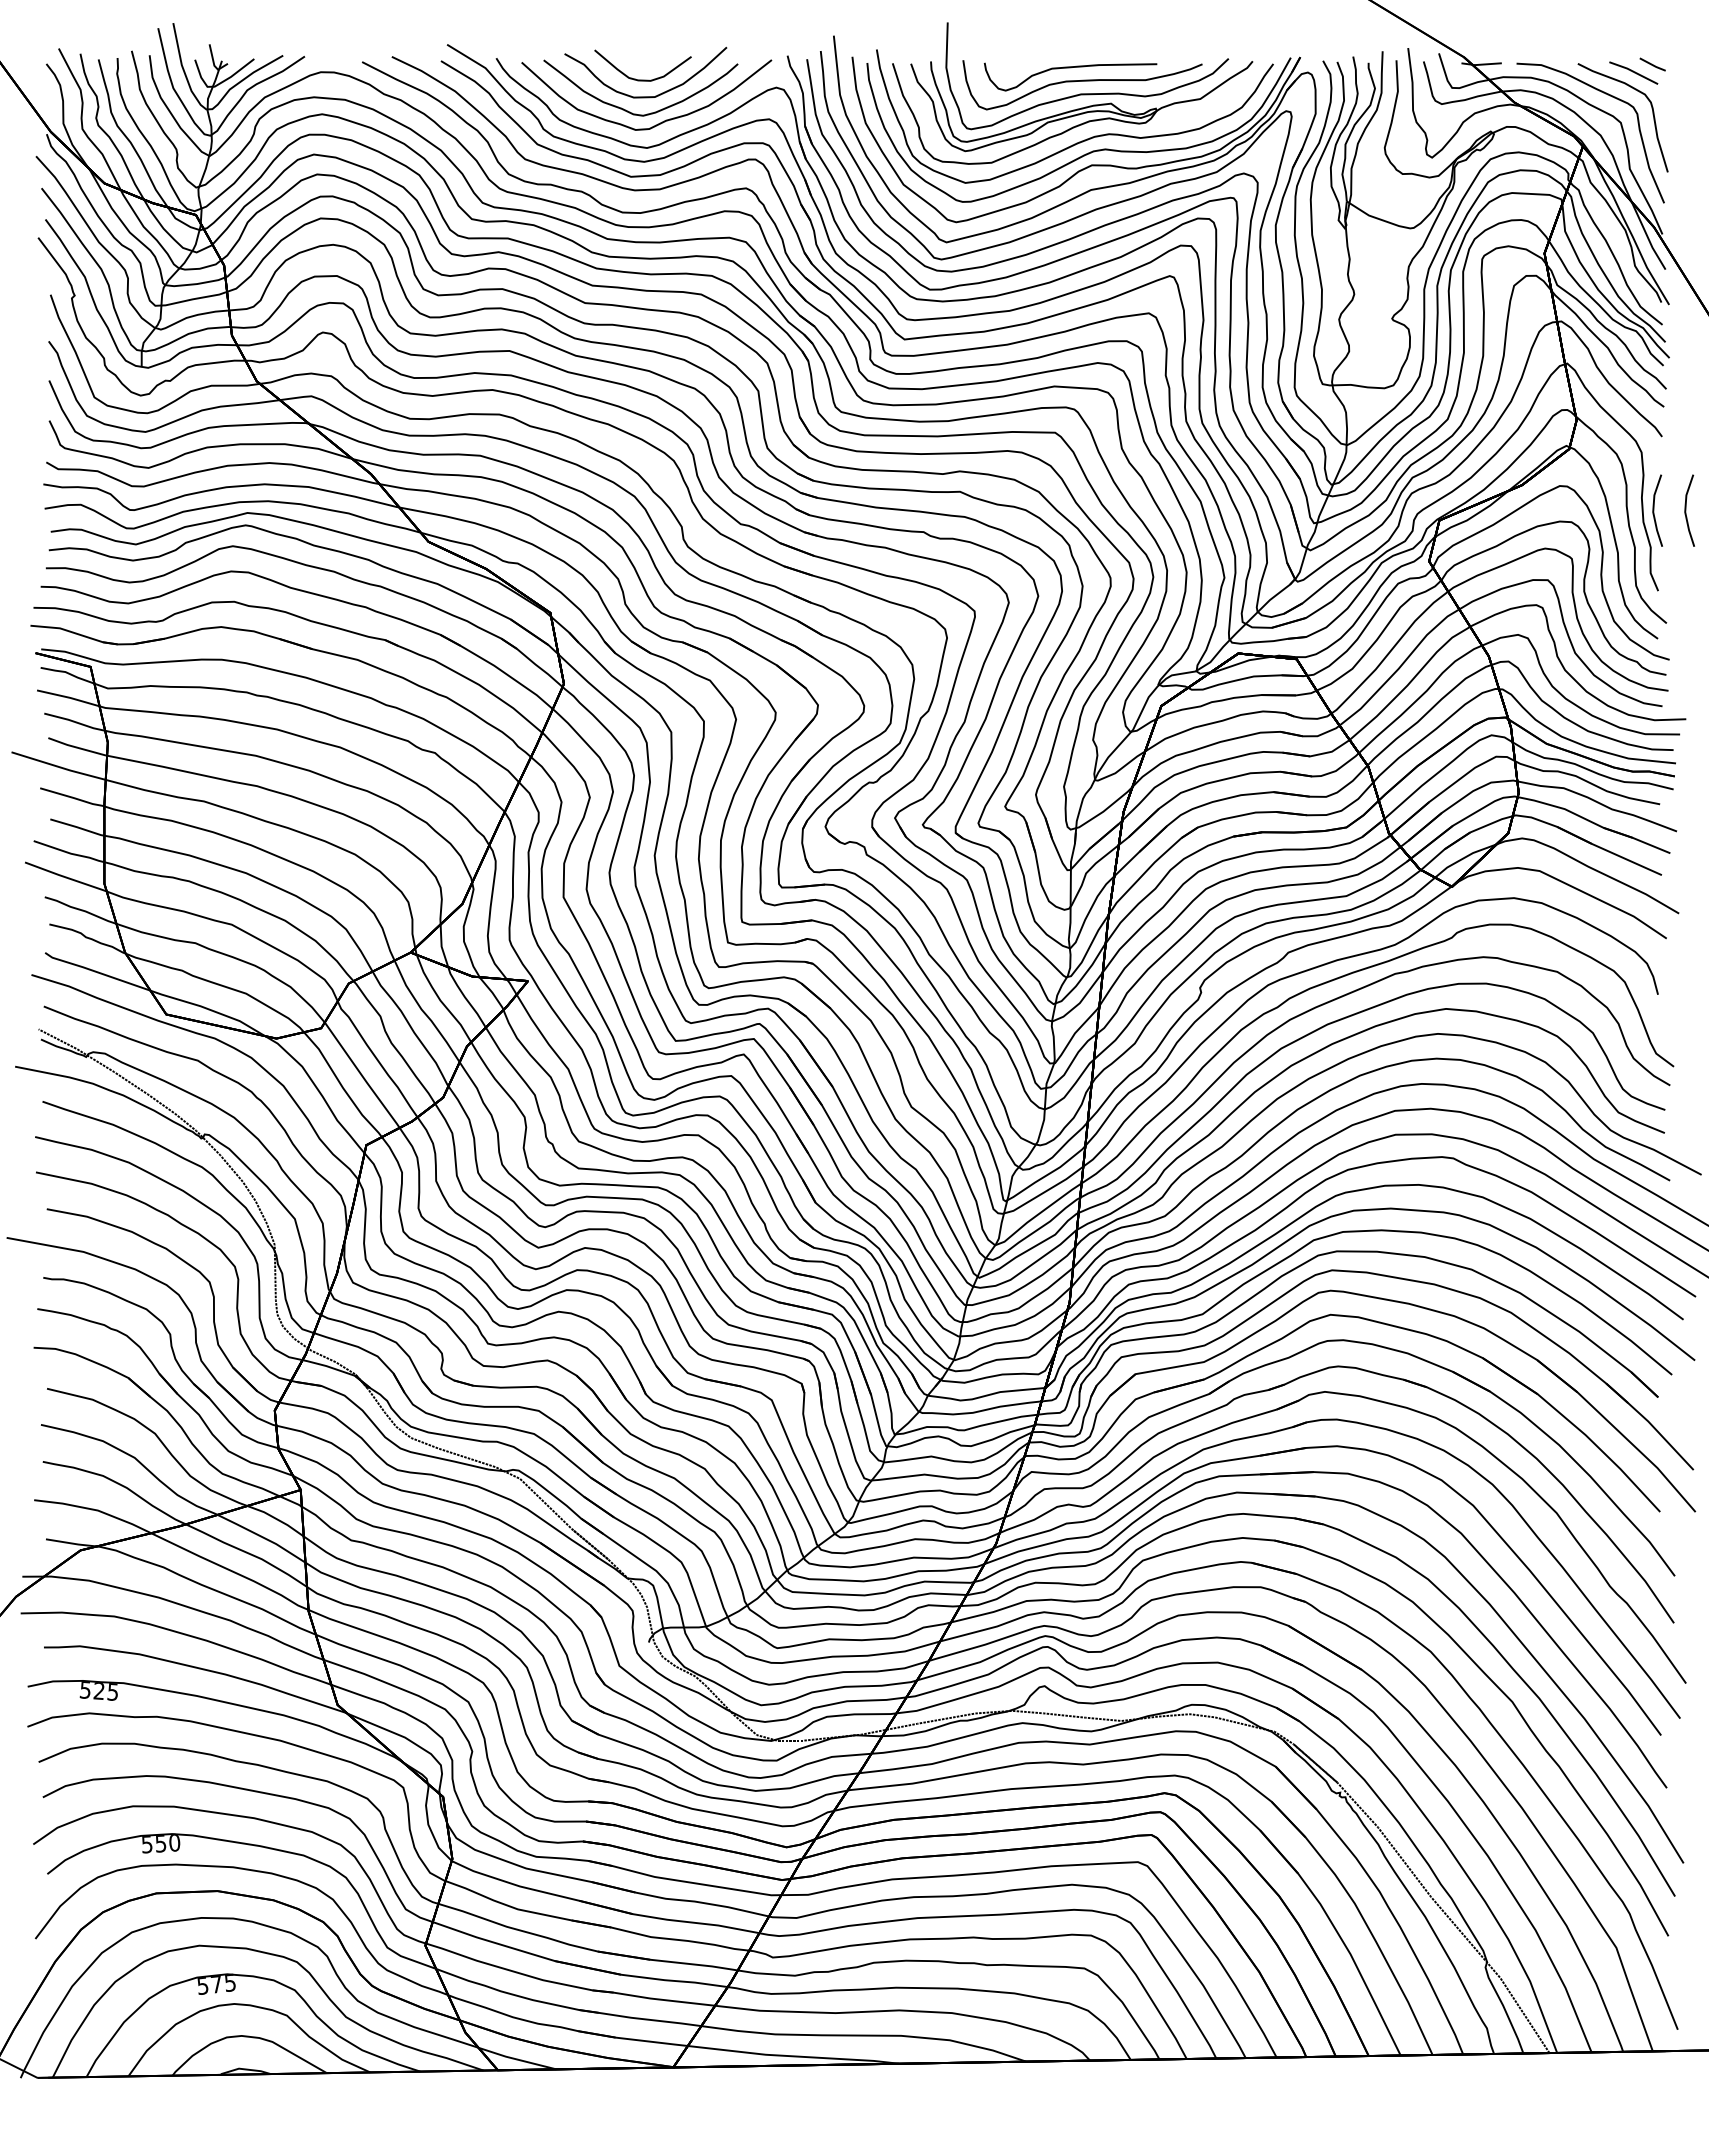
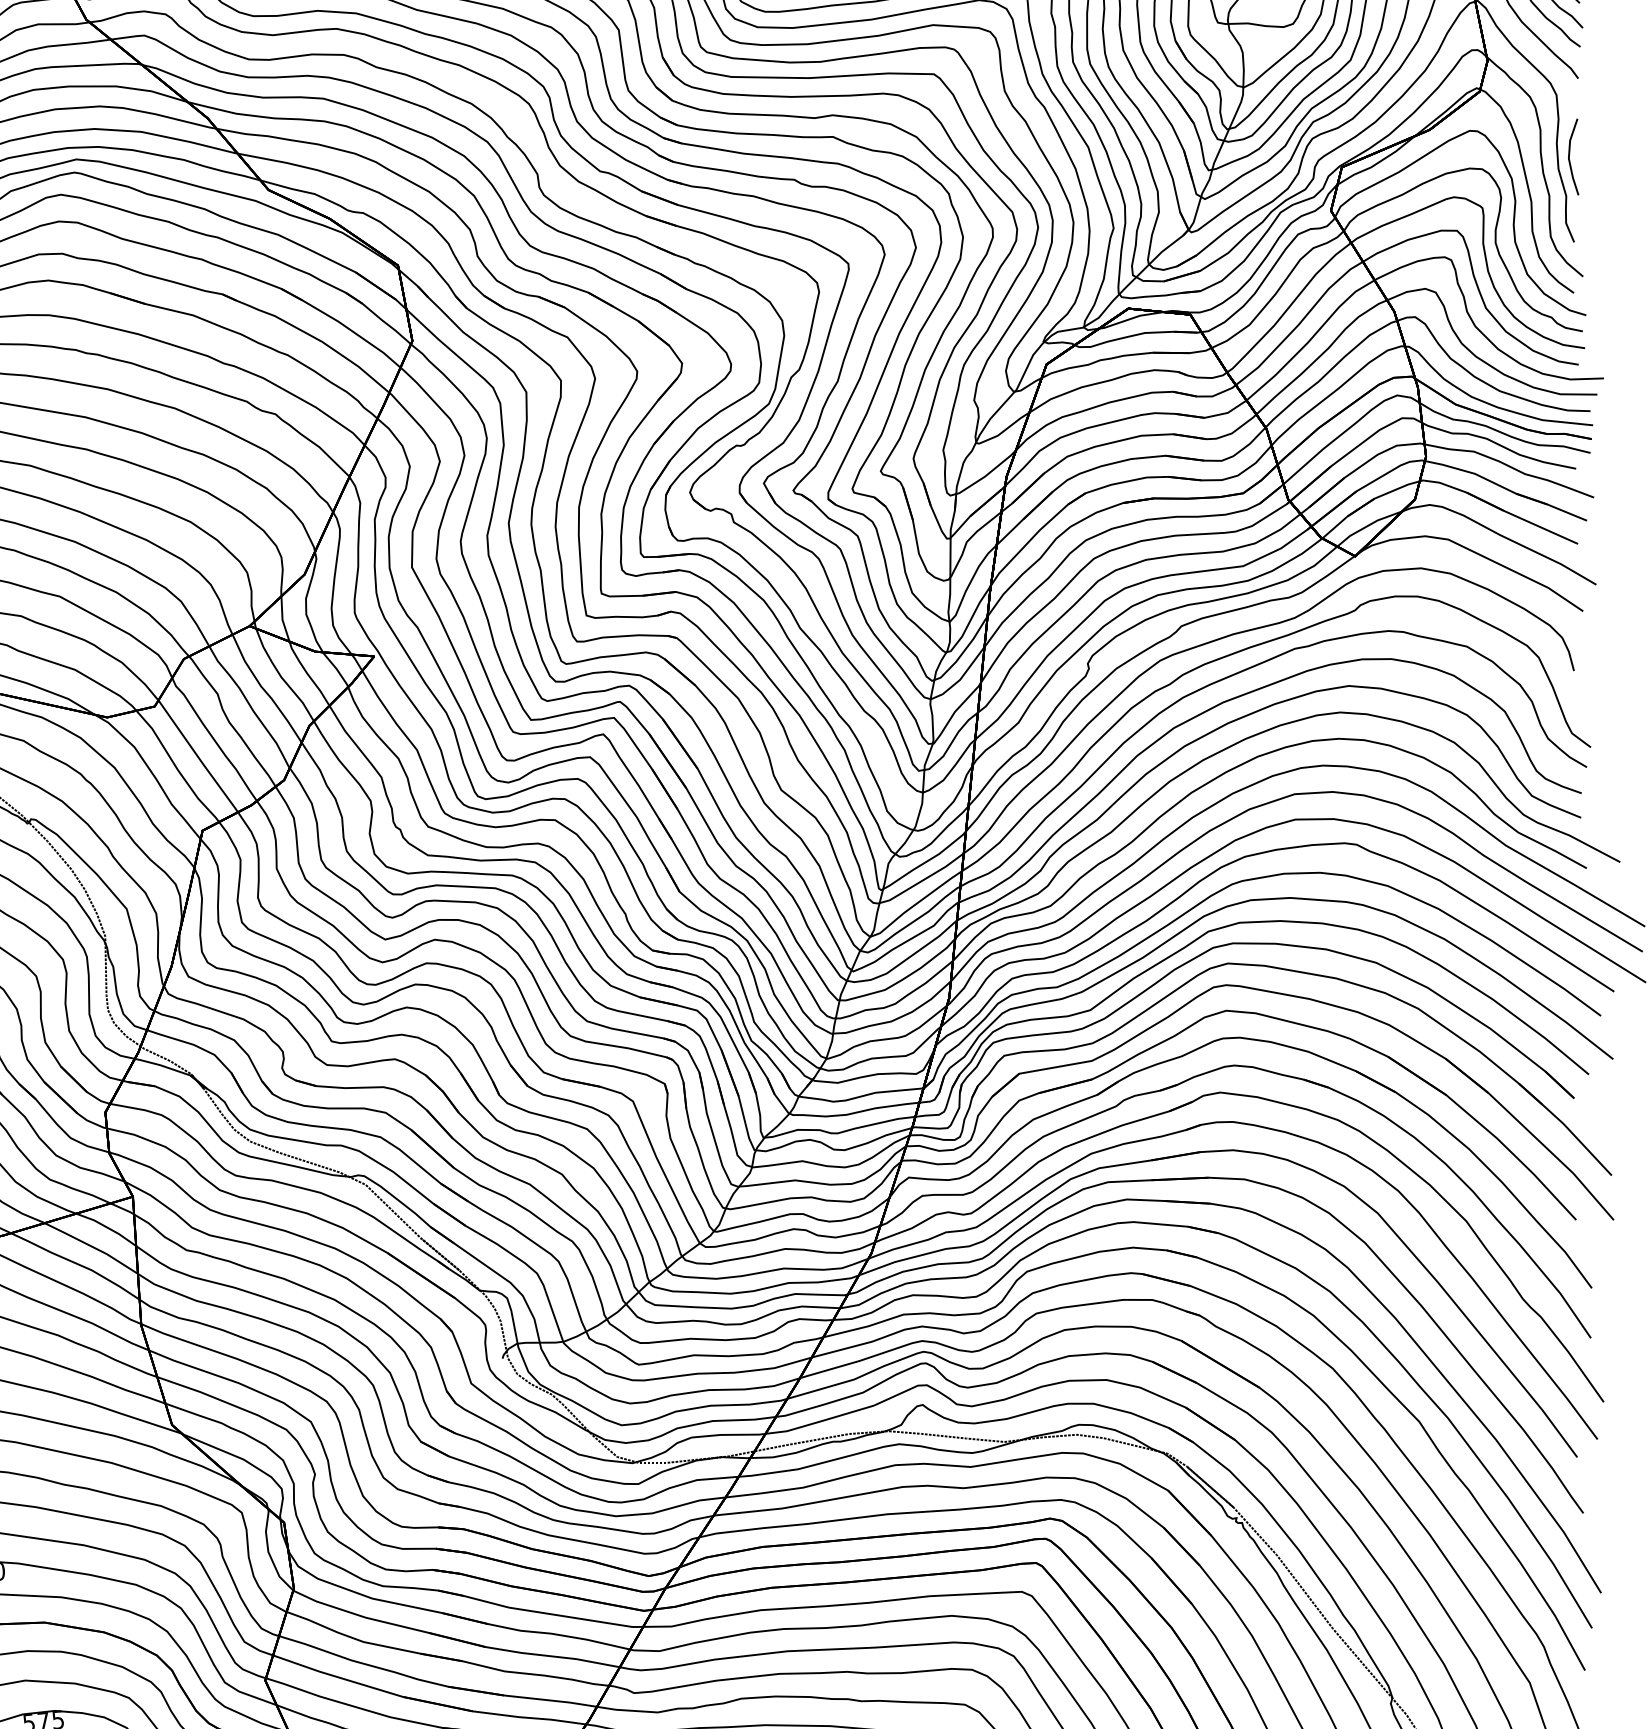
line: (1686, 510) -> (1604, 156), removed

